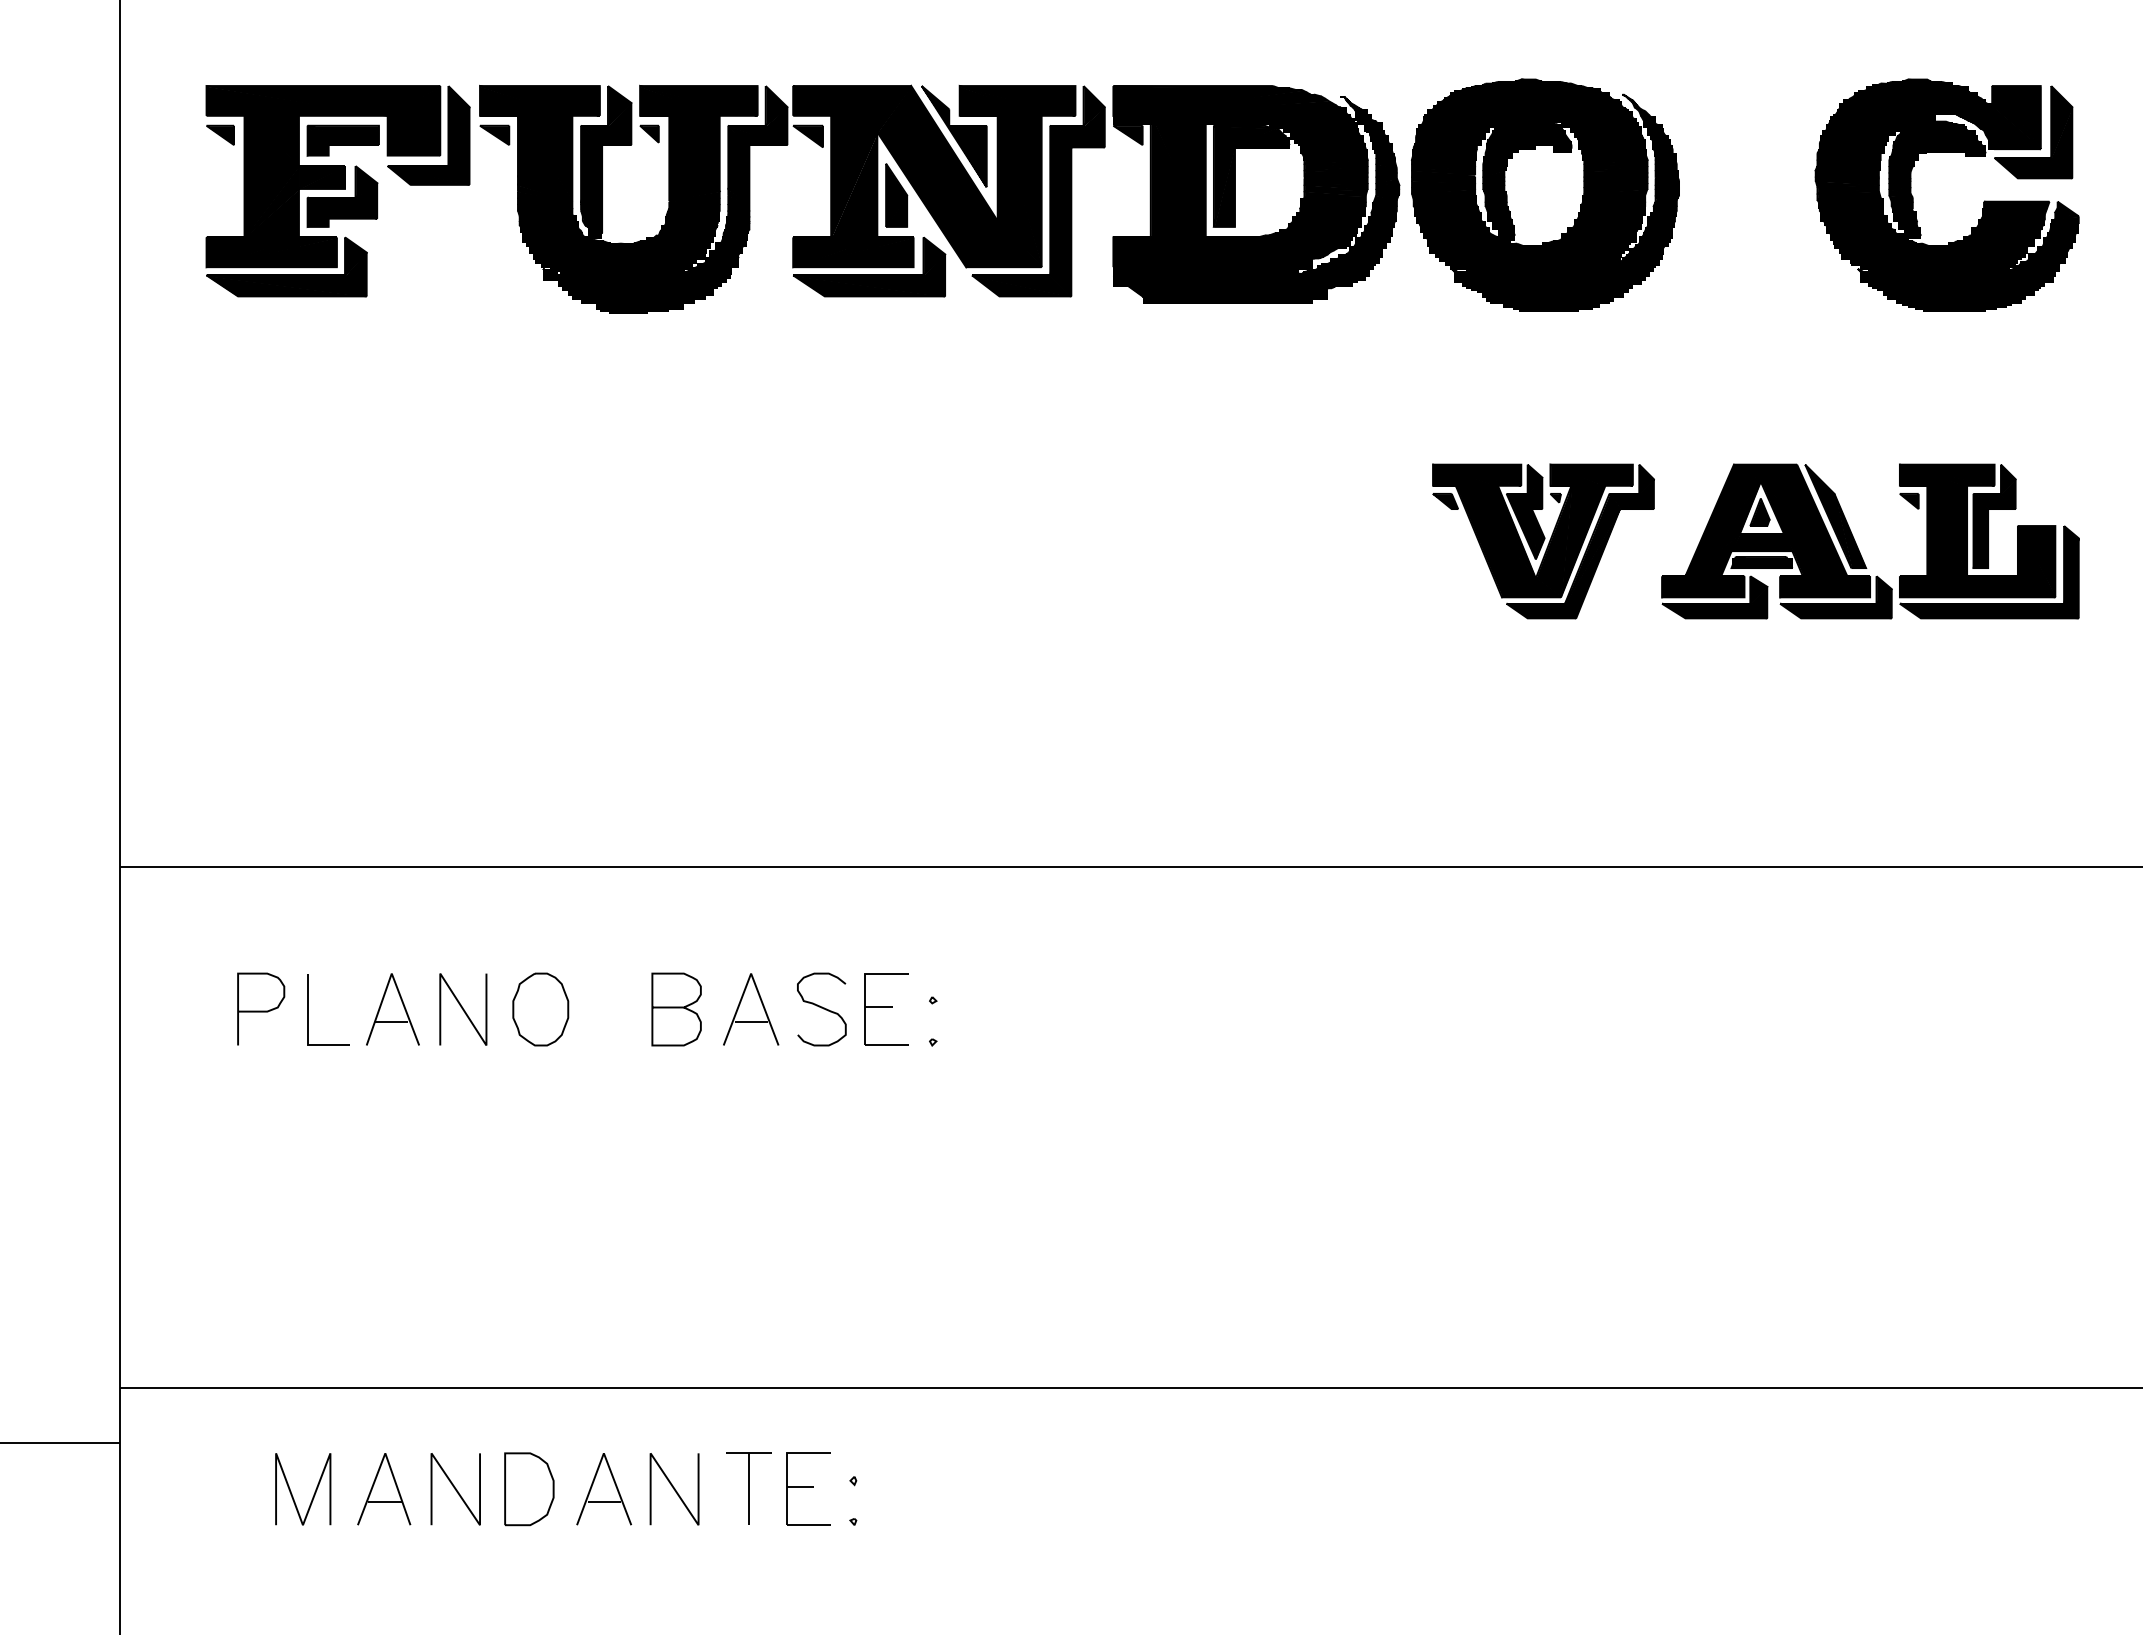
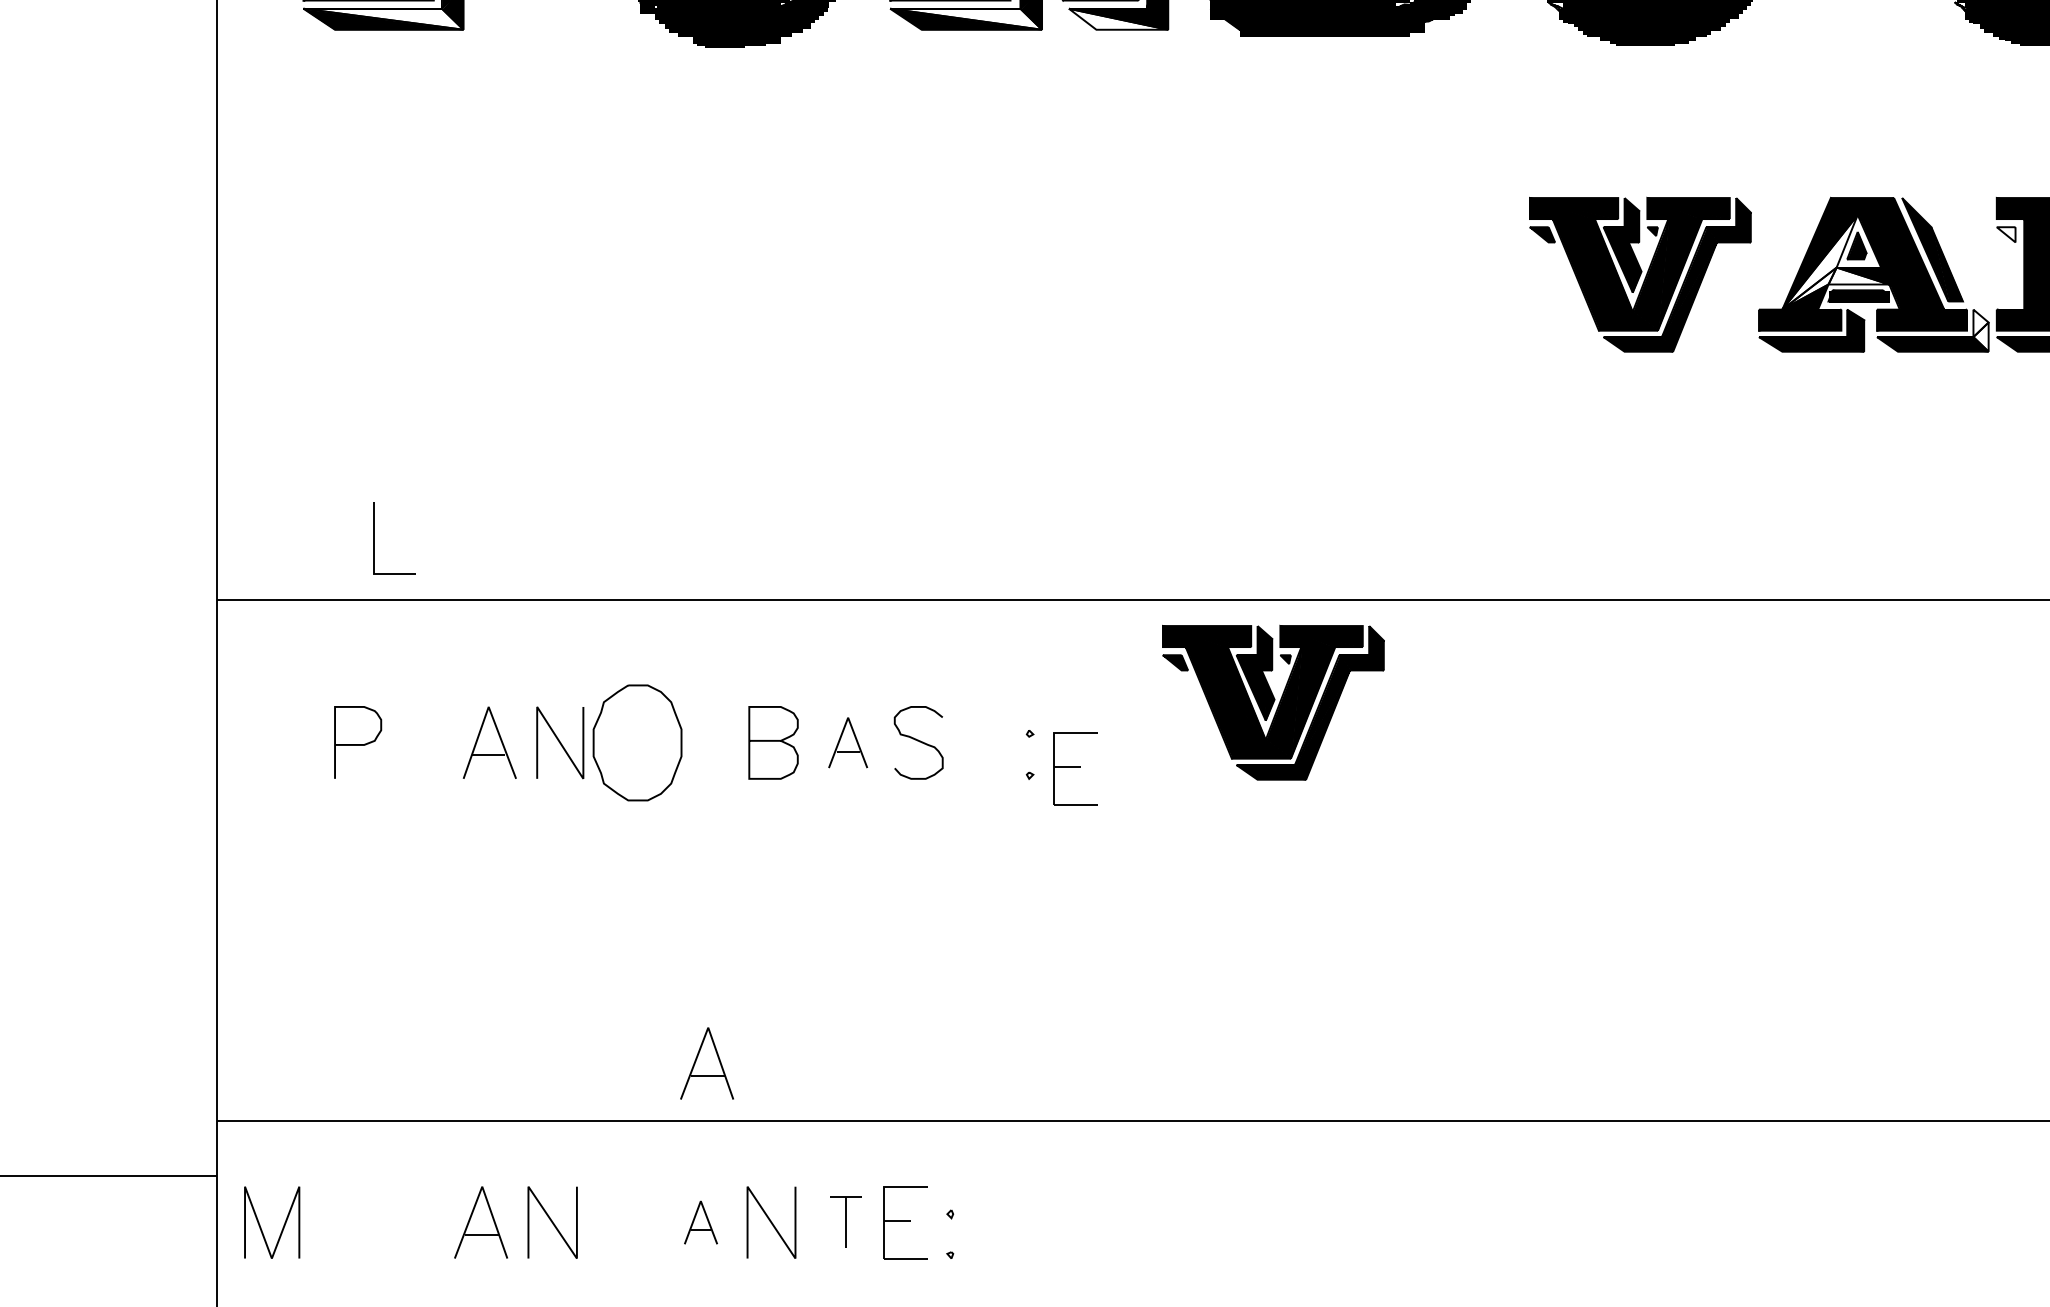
fill: (1460, 276) -> (1557, 9), removed
fill: (1866, 276) -> (1963, 9), removed
fill: (286, 285) -> (383, 18), removed
fill: (869, 285) -> (966, 18), removed
fill: (1021, 285) -> (1118, 18), removed
fill: (1909, 501) -> (2006, 234), removed
fill: (1738, 528) -> (1835, 261), removed
fill: (1884, 597) -> (1981, 330), removed
part: (1176, 969) -> (1273, 702), added
line: (308, 1009) -> (374, 537), moved
part: (540, 1009) -> (637, 742), size x1.6
part: (751, 1009) -> (848, 742), size x0.7
part: (886, 1009) -> (1075, 768), moved
part: (610, 1330) -> (707, 1063), added
part: (748, 1488) -> (845, 1221), size x0.7
part: (529, 1489) -> (626, 1222), removed
part: (603, 1489) -> (700, 1222), size x0.6
line: (314, 1491) -> (283, 1224), moved

